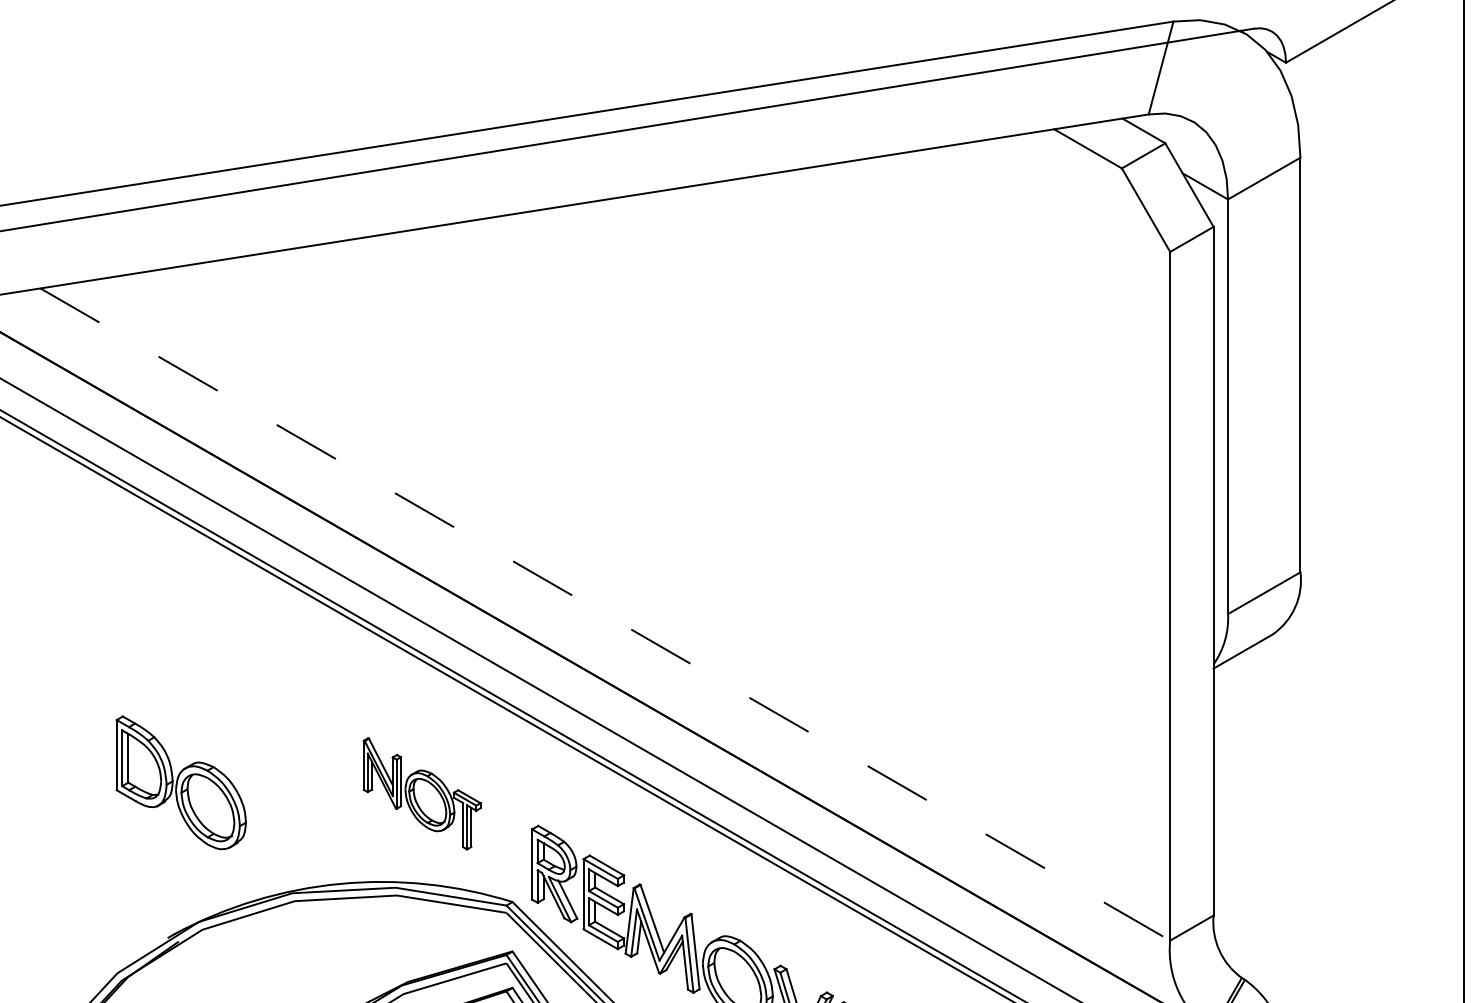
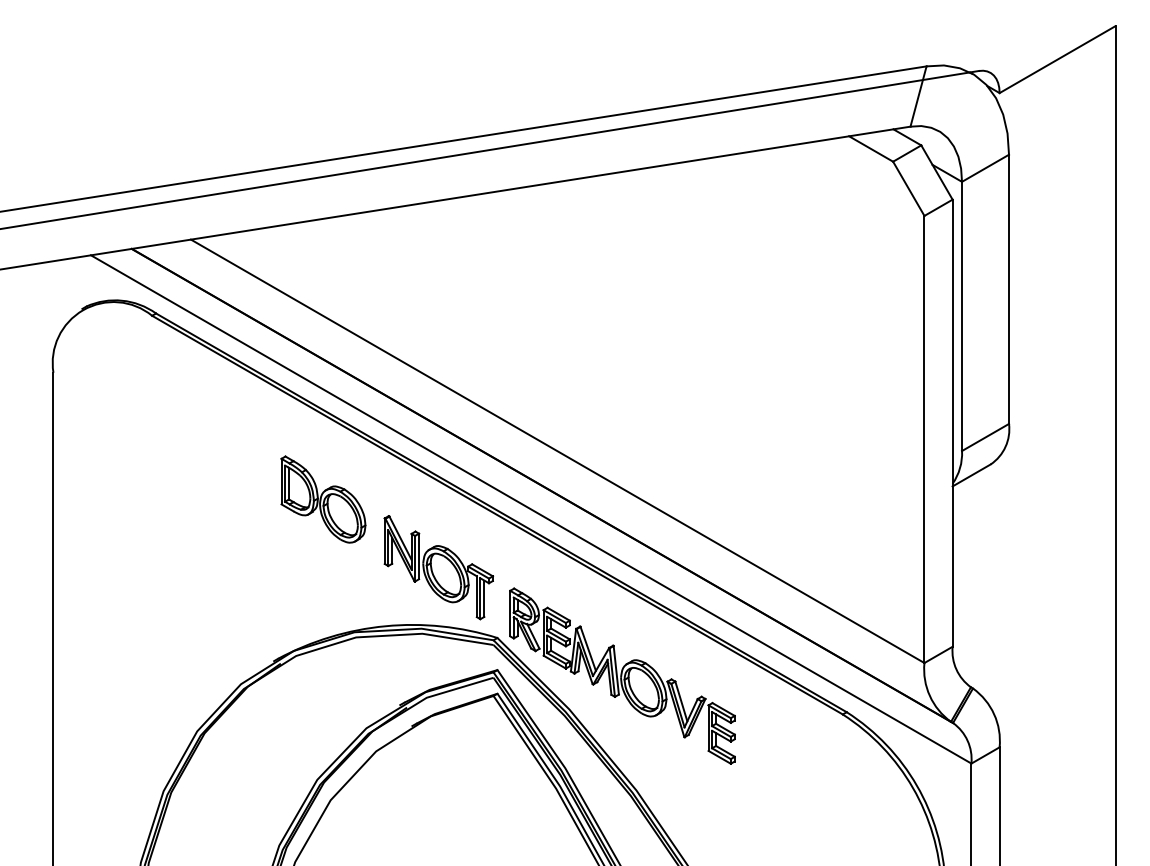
line: (606, 614) -> (558, 451), dashed -> solid
part: (181, 782) -> (323, 499), moved
part: (421, 793) -> (438, 567), size x1.43

